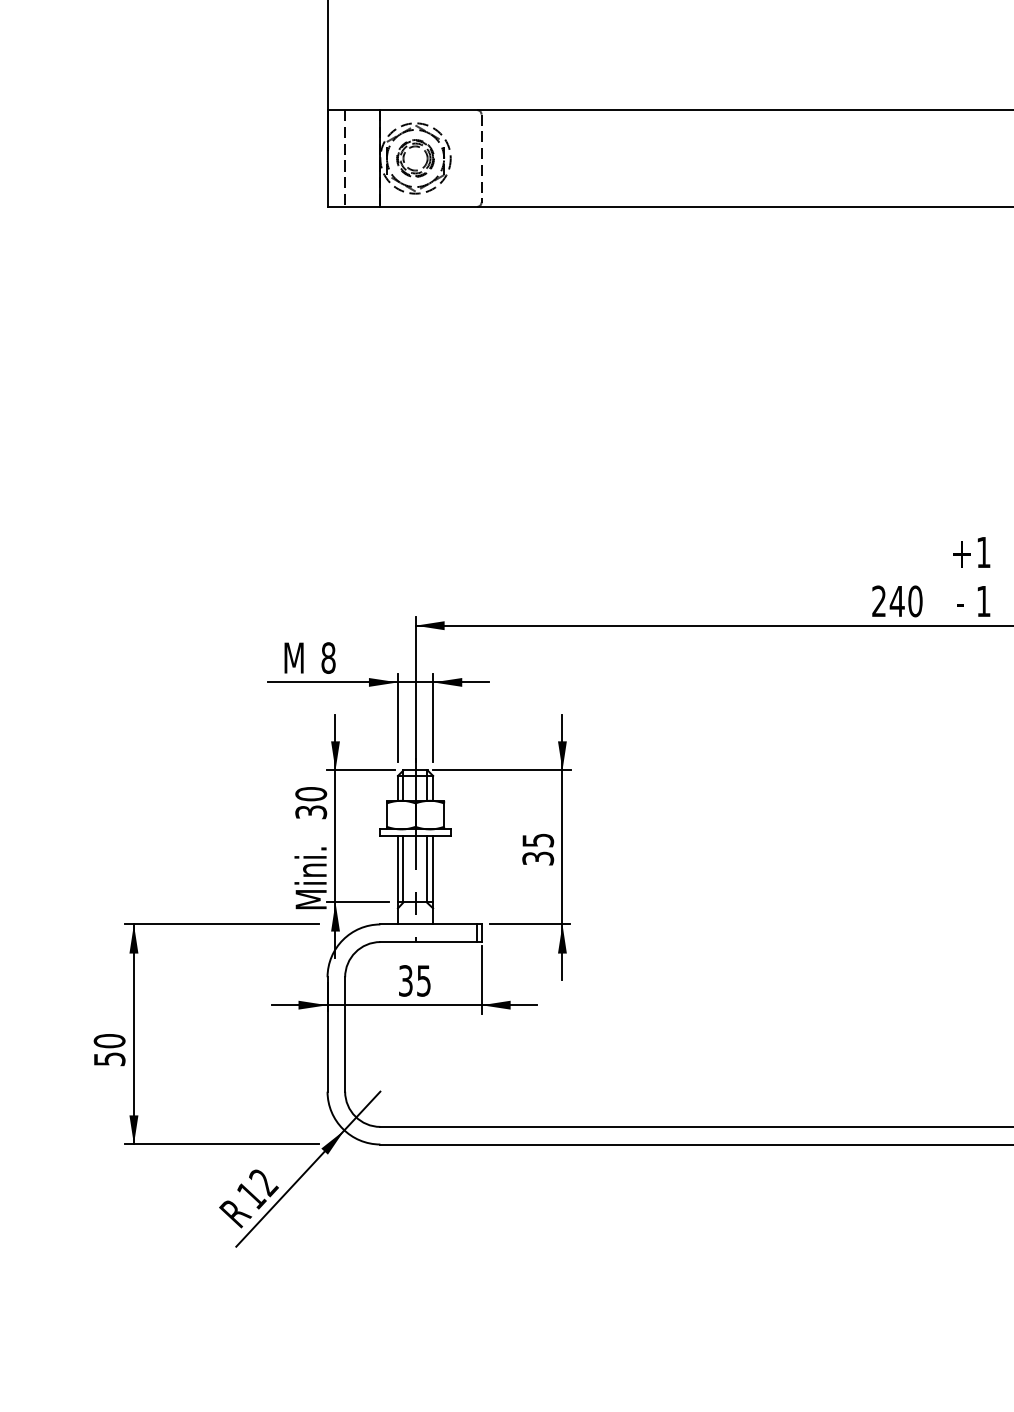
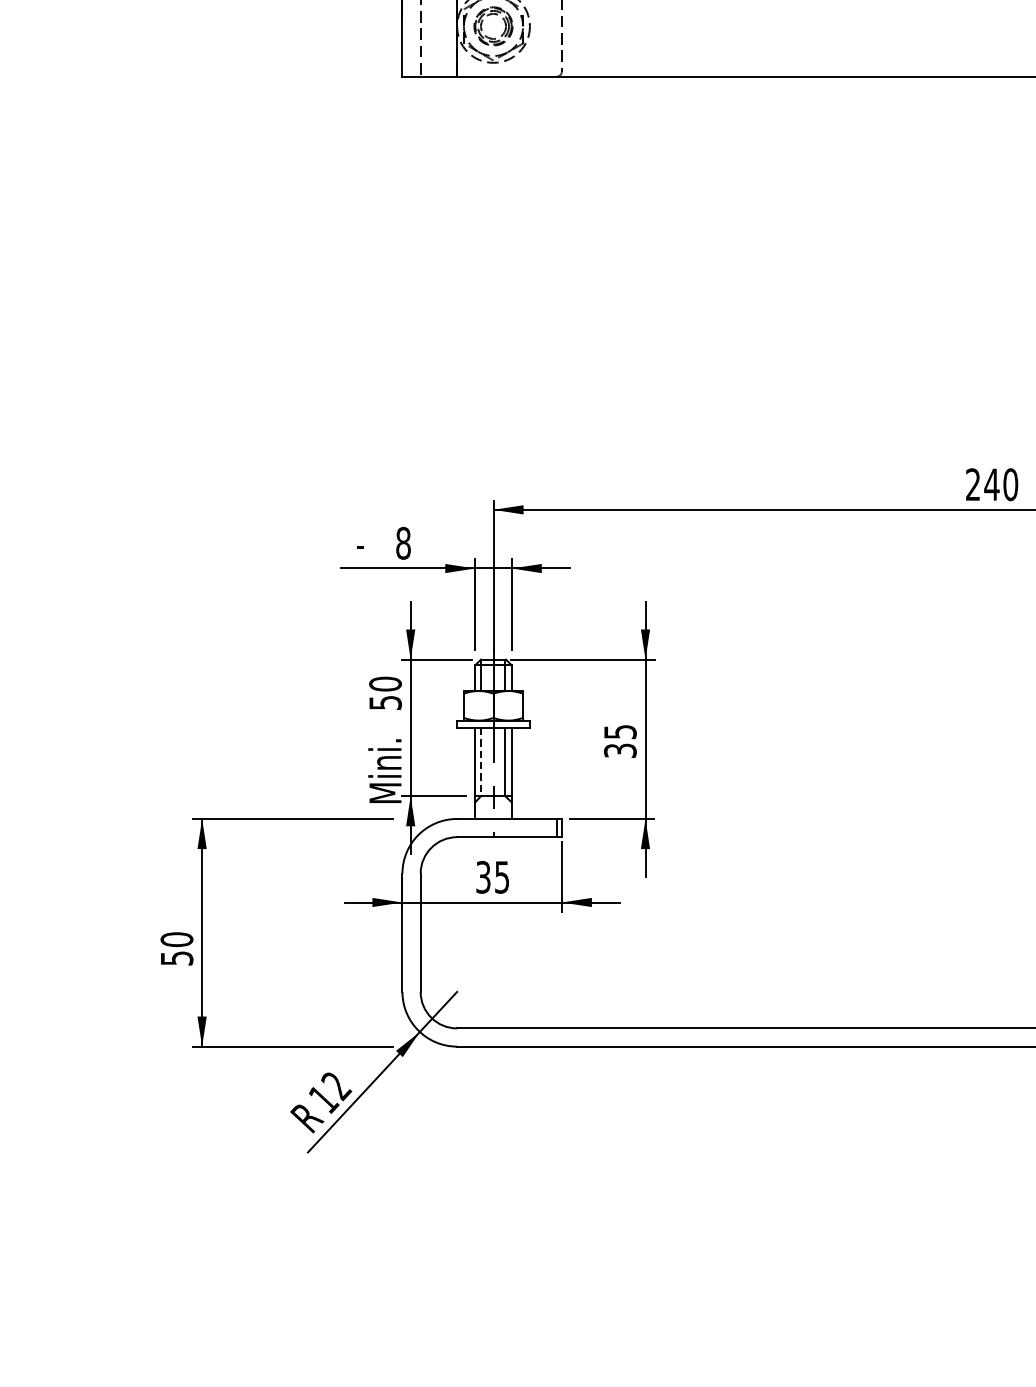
text: (293, 657) -> (367, 542), M -> -
text: (310, 811) -> (384, 702), 30 -> 50
line: (403, 869) -> (481, 762), solid -> dashed

